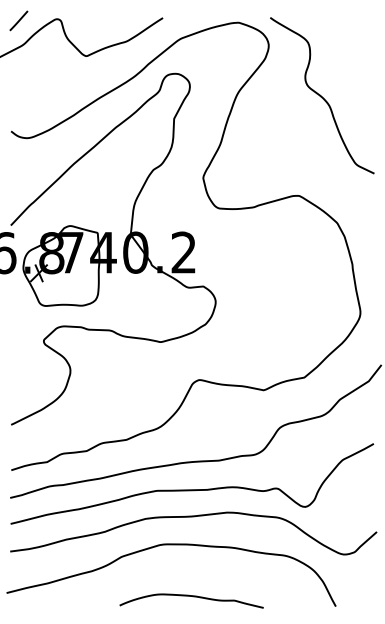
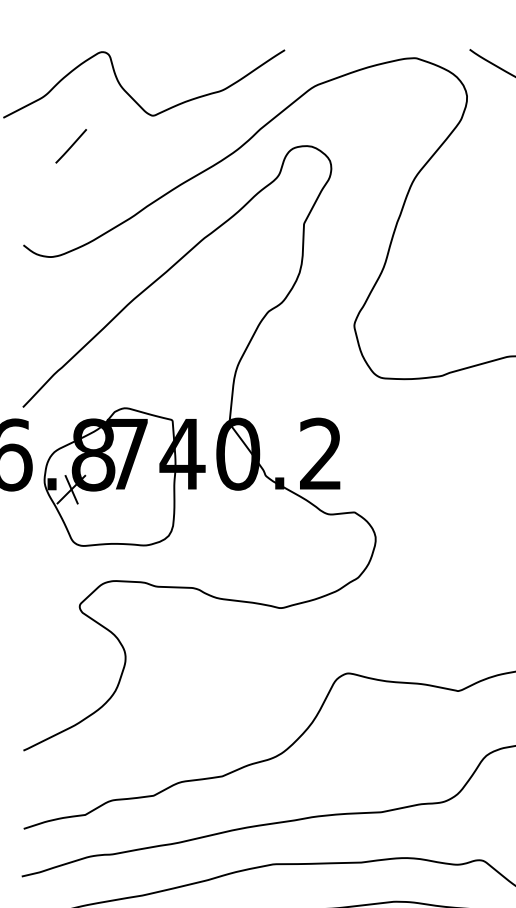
line: (18, 20) -> (70, 145), moved

